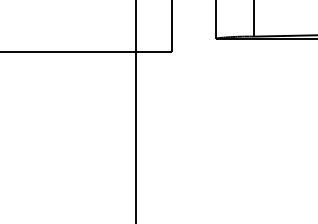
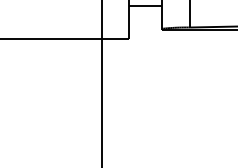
line: (194, 7) -> (145, 5), added

